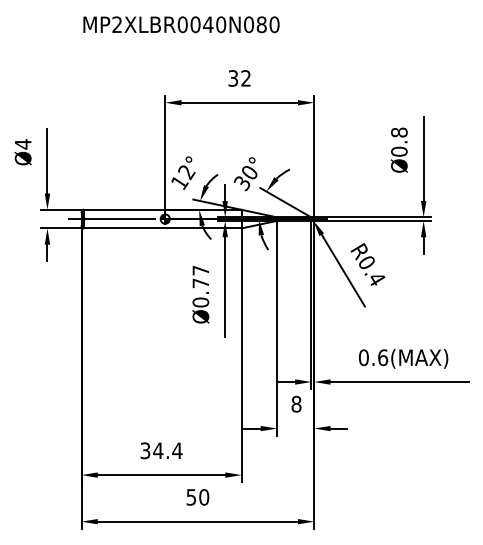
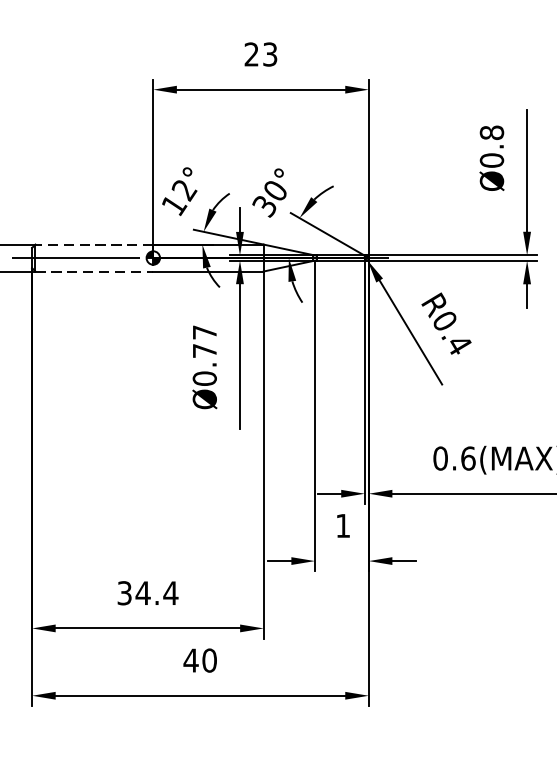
text: (239, 78) -> (260, 54), 32 -> 23
line: (124, 209) -> (94, 244), solid -> dashed
line: (124, 228) -> (94, 271), solid -> dashed
text: (296, 403) -> (343, 524), 8 -> 1
text: (191, 497) -> (191, 660), 50 -> 40

